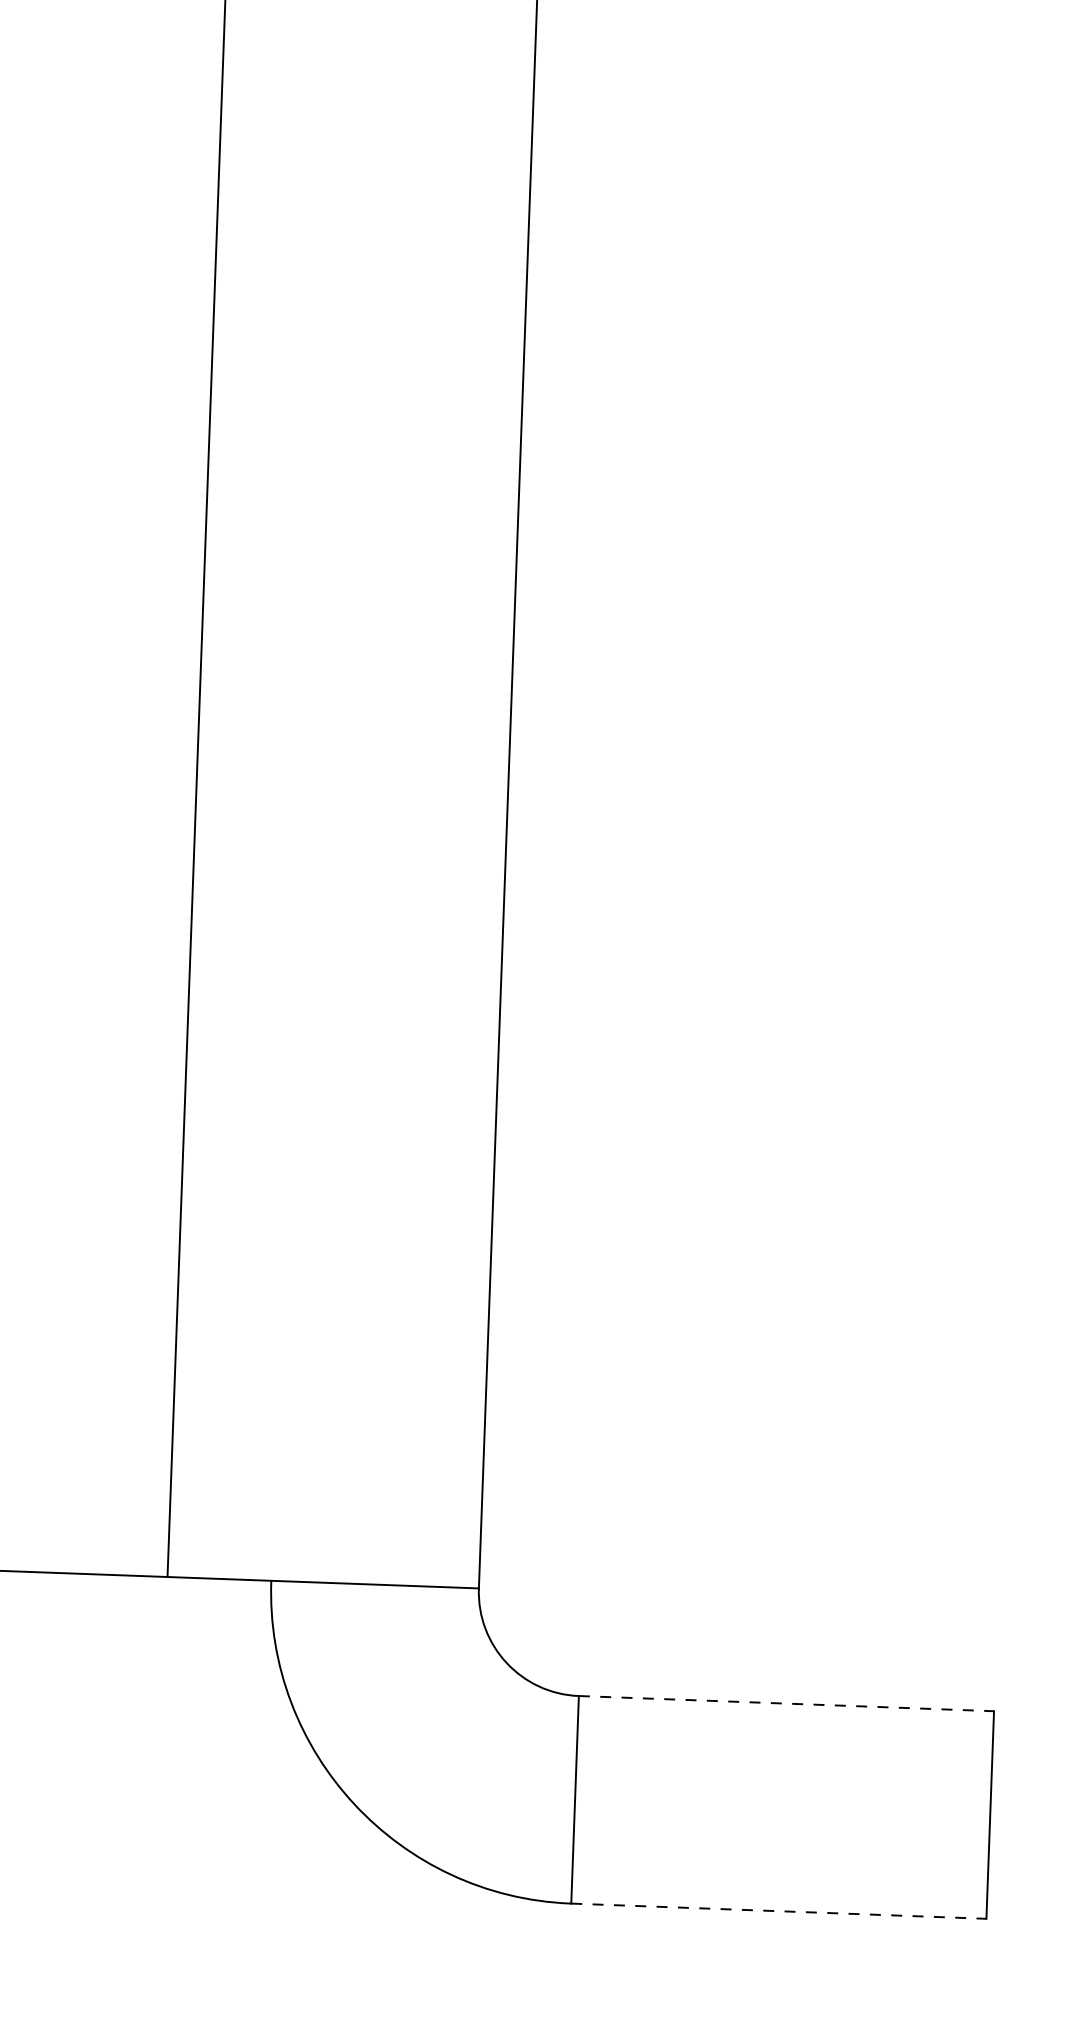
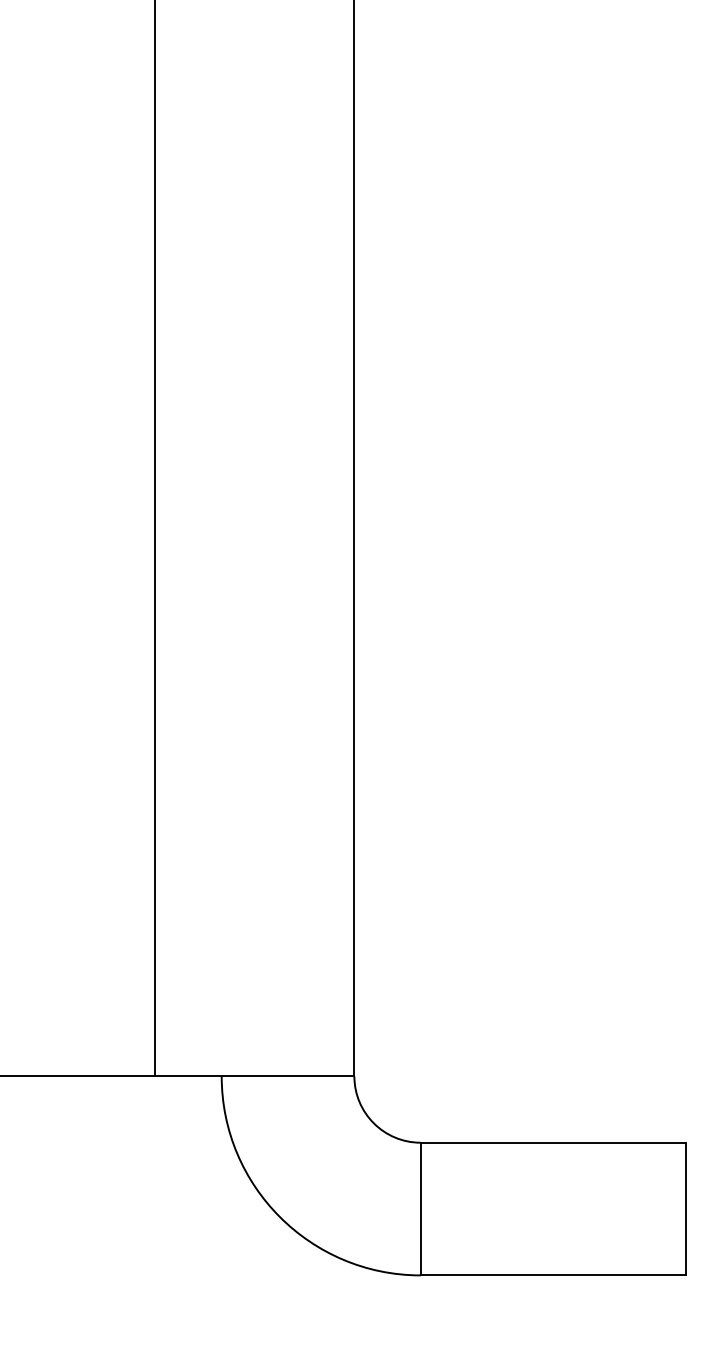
line: (786, 1703) -> (553, 1142), dashed -> solid
line: (778, 1911) -> (553, 1275), dashed -> solid

